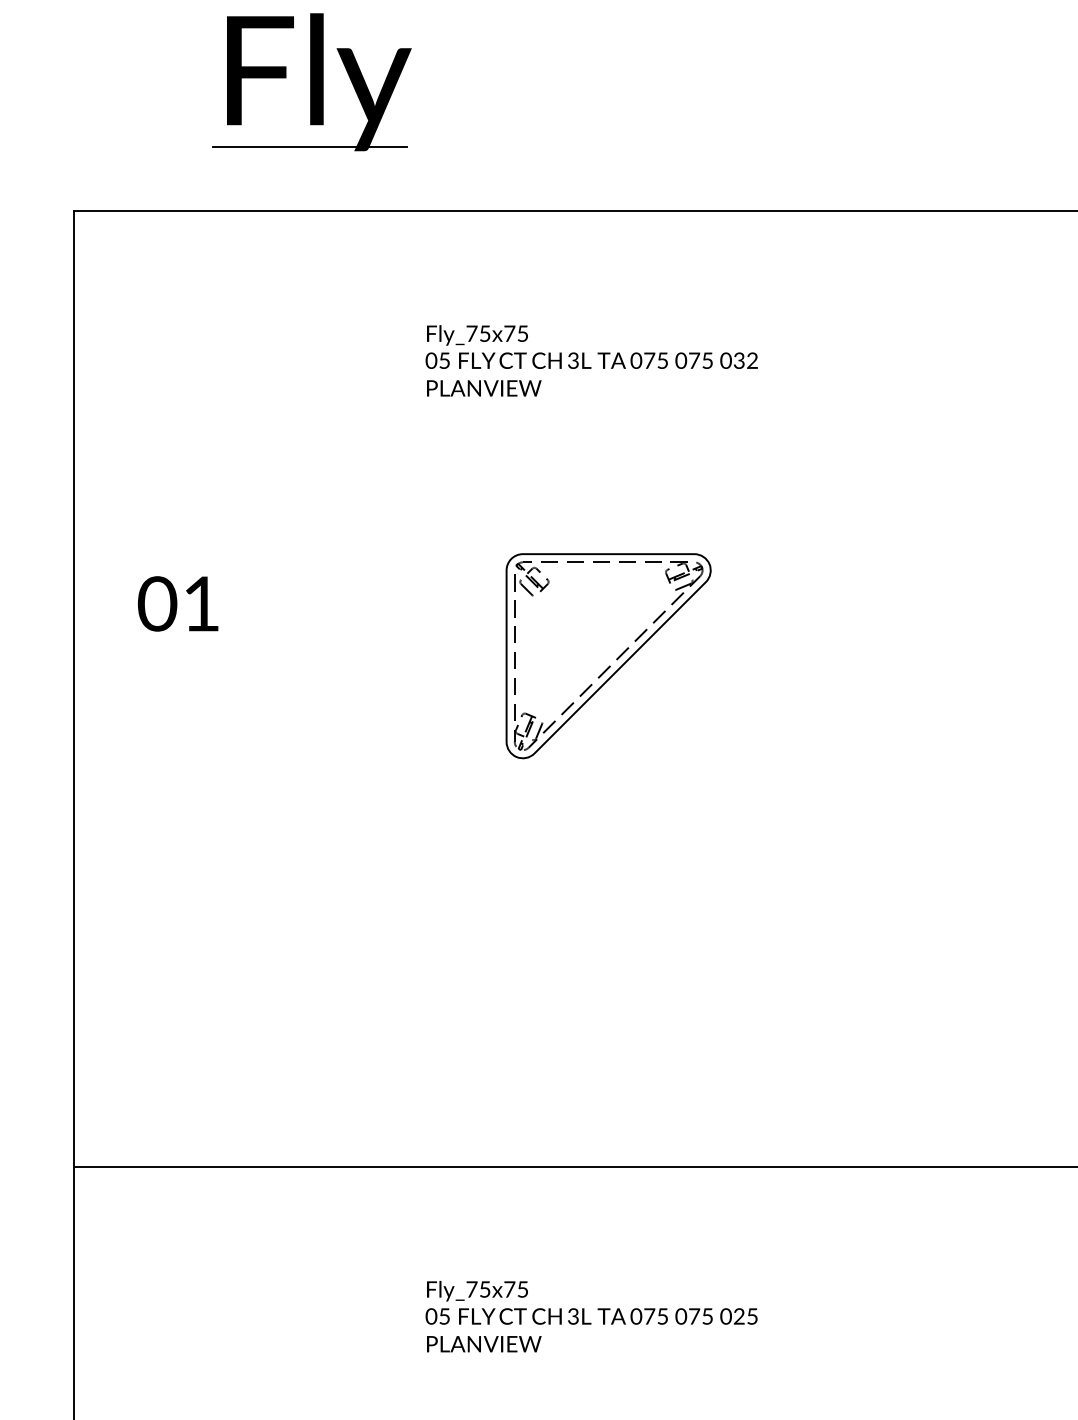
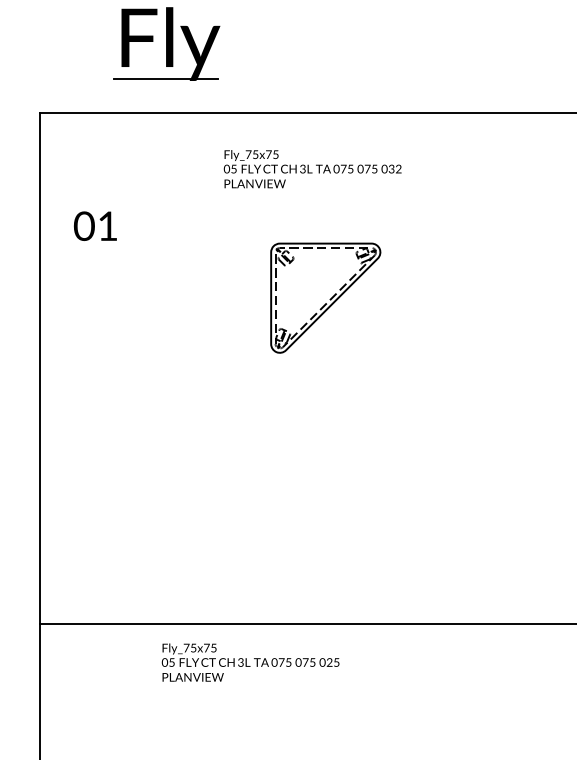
text: (591, 361) -> (312, 169), moved
text: (178, 602) -> (95, 225), moved
part: (608, 654) -> (325, 297), moved
text: (591, 1316) -> (250, 662), moved

